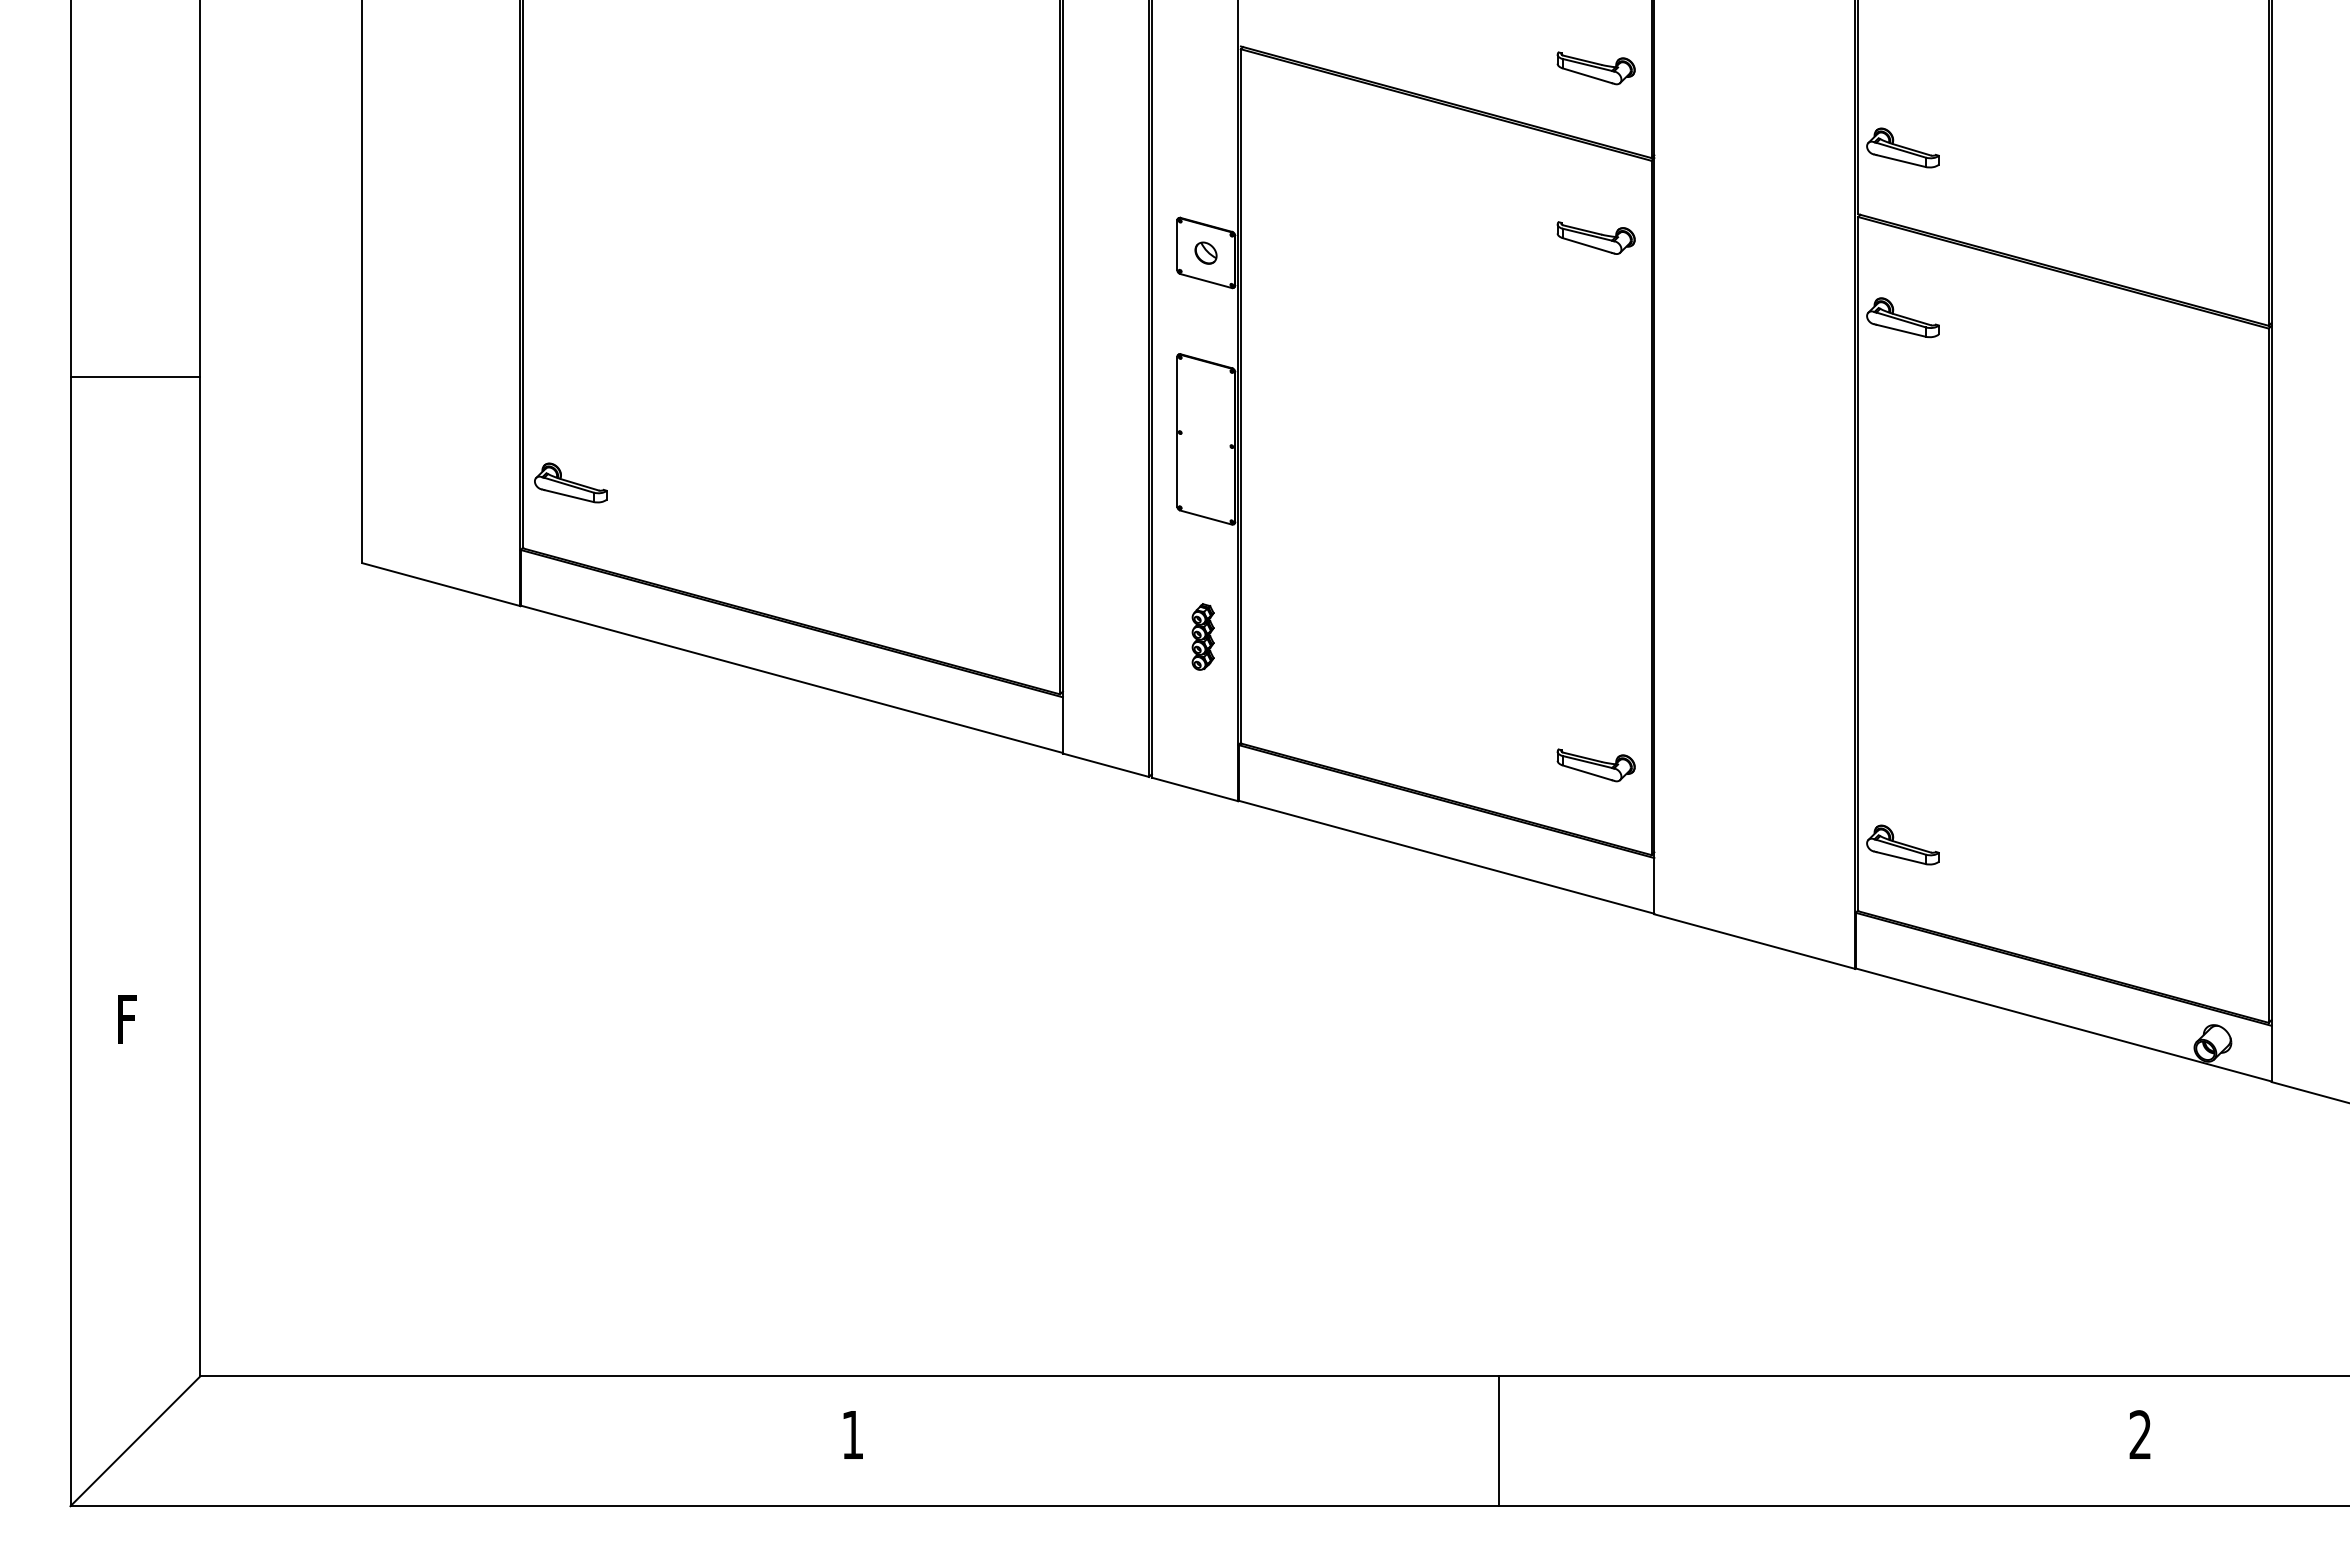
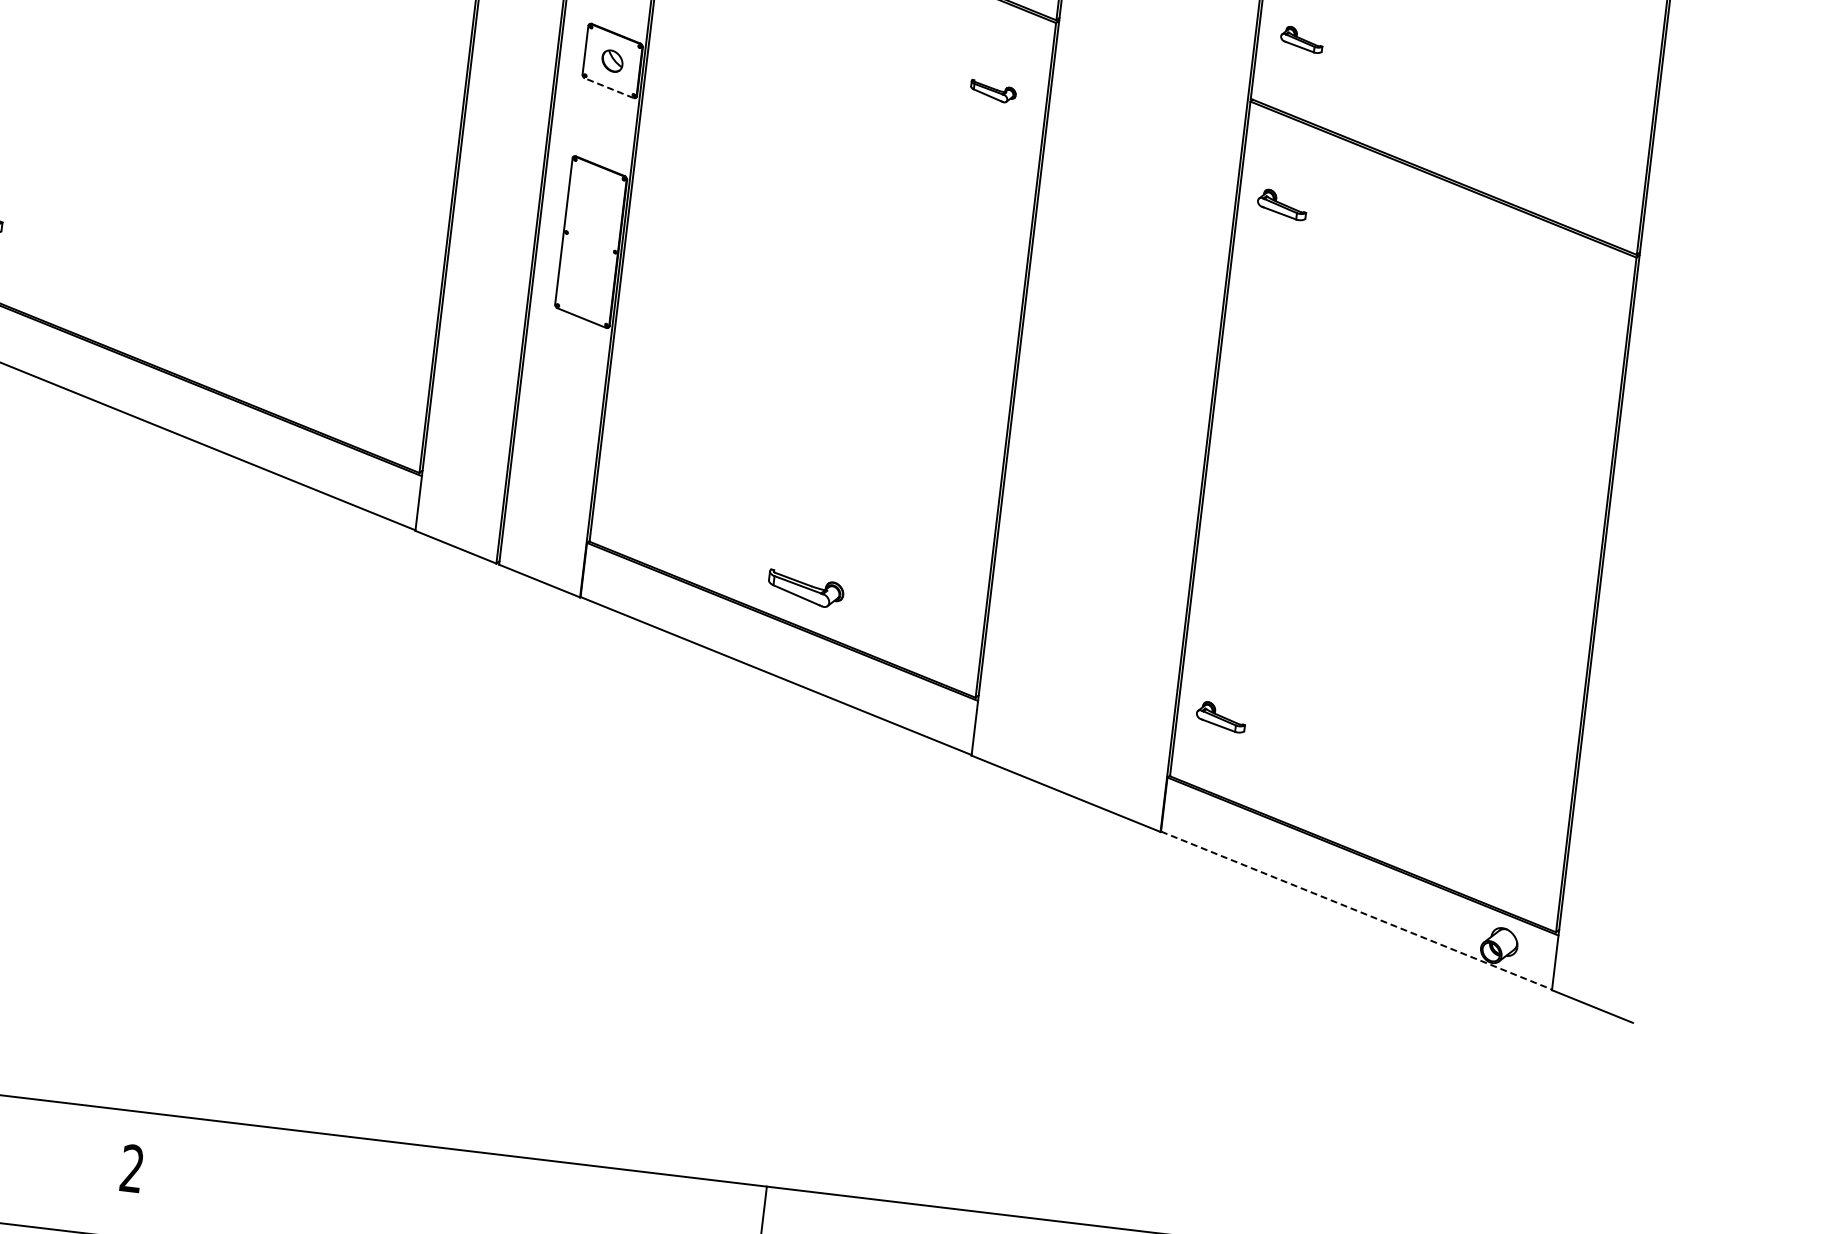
part: (1902, 147) -> (1301, 39), size x0.6
part: (1595, 237) -> (992, 91), size x0.6
line: (1206, 281) -> (609, 88), solid -> dashed
part: (1902, 317) -> (1281, 204), size x0.7
part: (1202, 636) -> (564, 433), removed
part: (1595, 765) -> (805, 589), moved
part: (1902, 844) -> (1220, 716), size x0.7
line: (2064, 1025) -> (1357, 911), solid -> dashed
text: (852, 1434) -> (132, 1168), 1 -> 2

